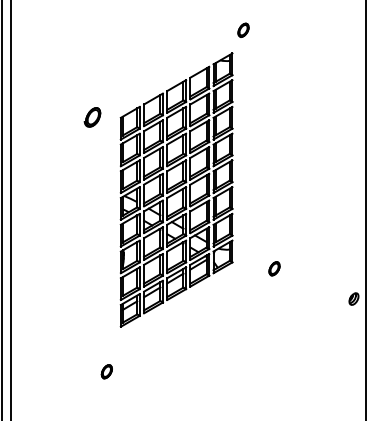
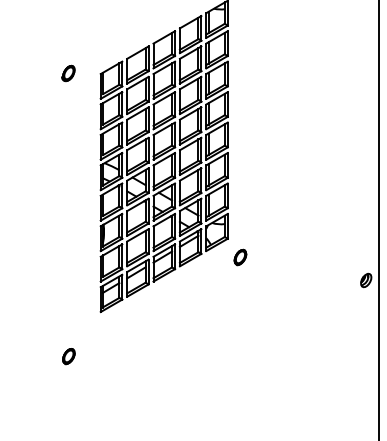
part: (91, 116) -> (67, 72), size x0.71
part: (274, 268) -> (240, 257), moved
part: (106, 371) -> (68, 356), moved

